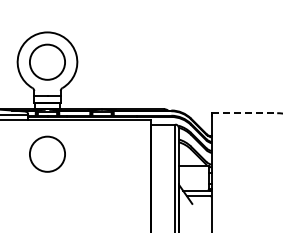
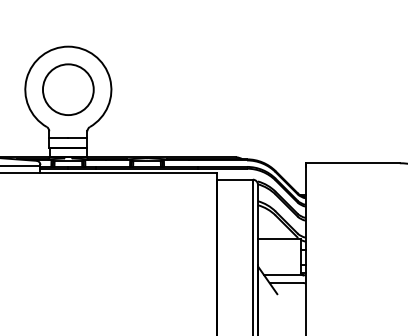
line: (244, 113) -> (352, 163), dashed -> solid
circle: (47, 153) -> (68, 221), removed

